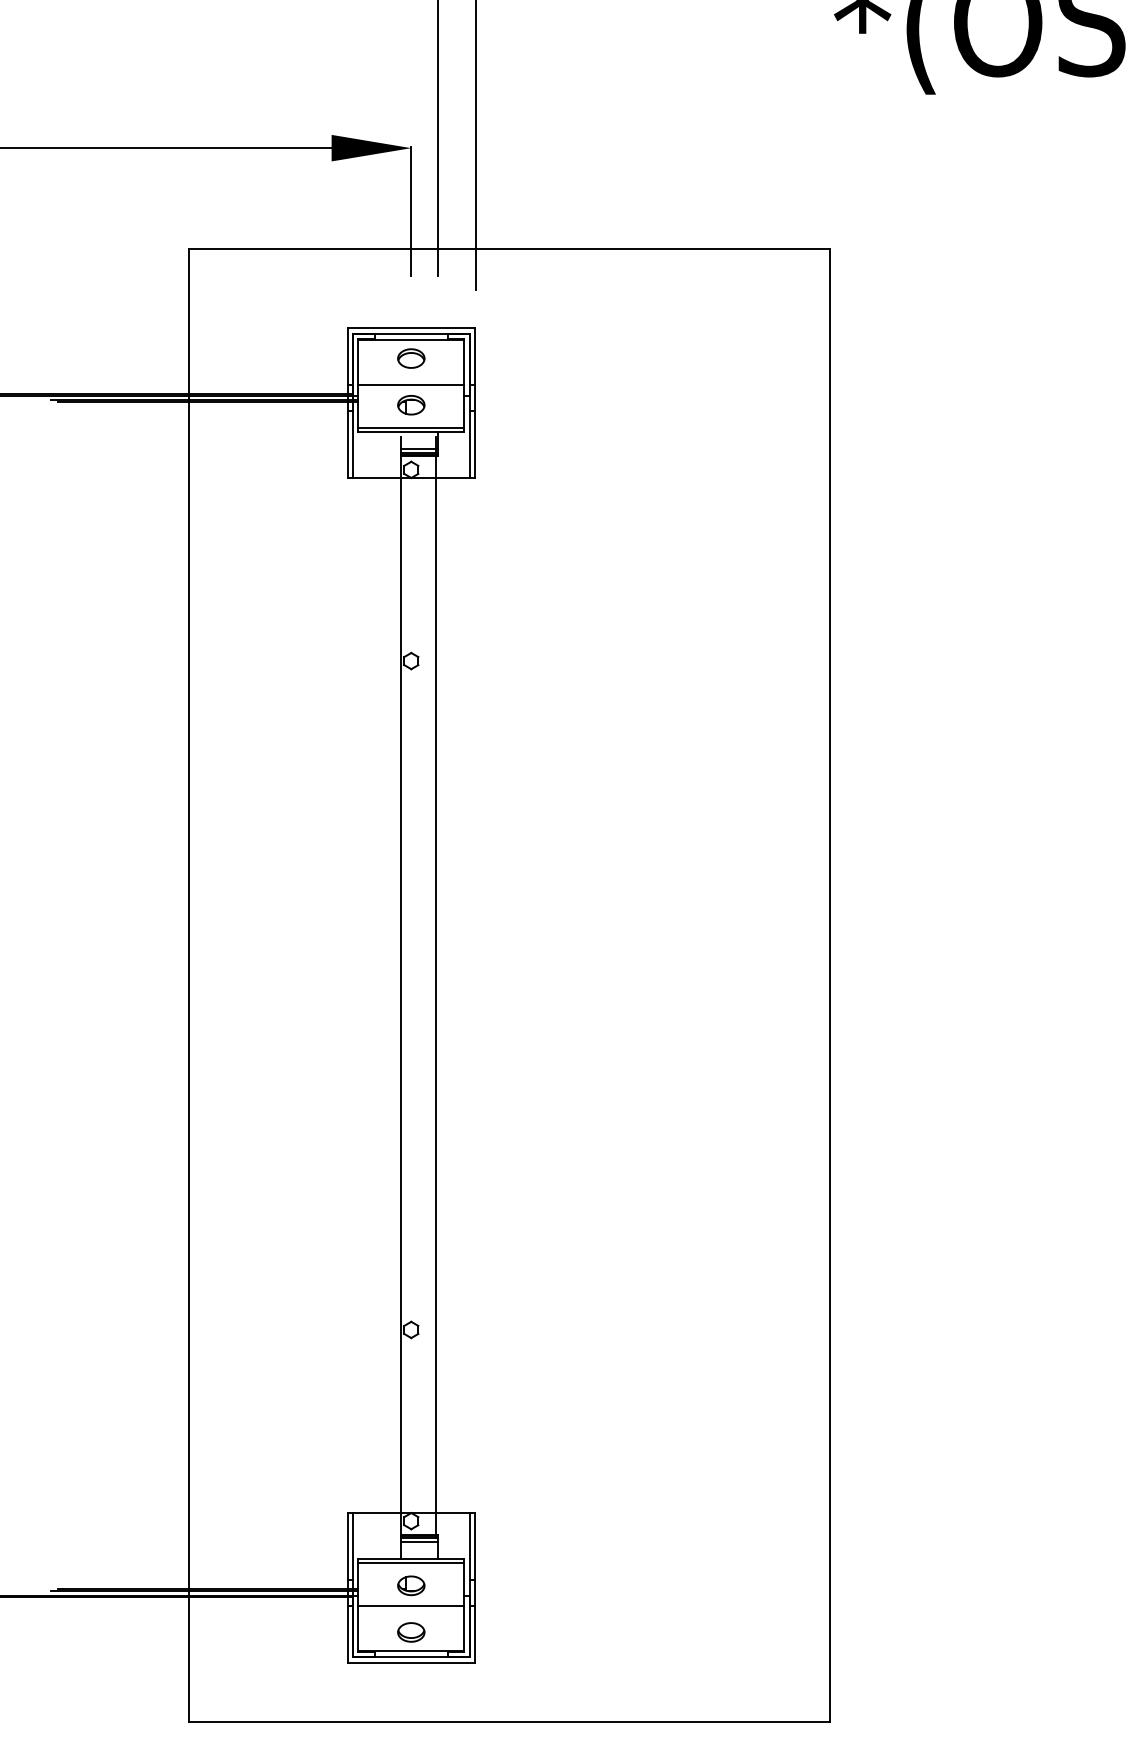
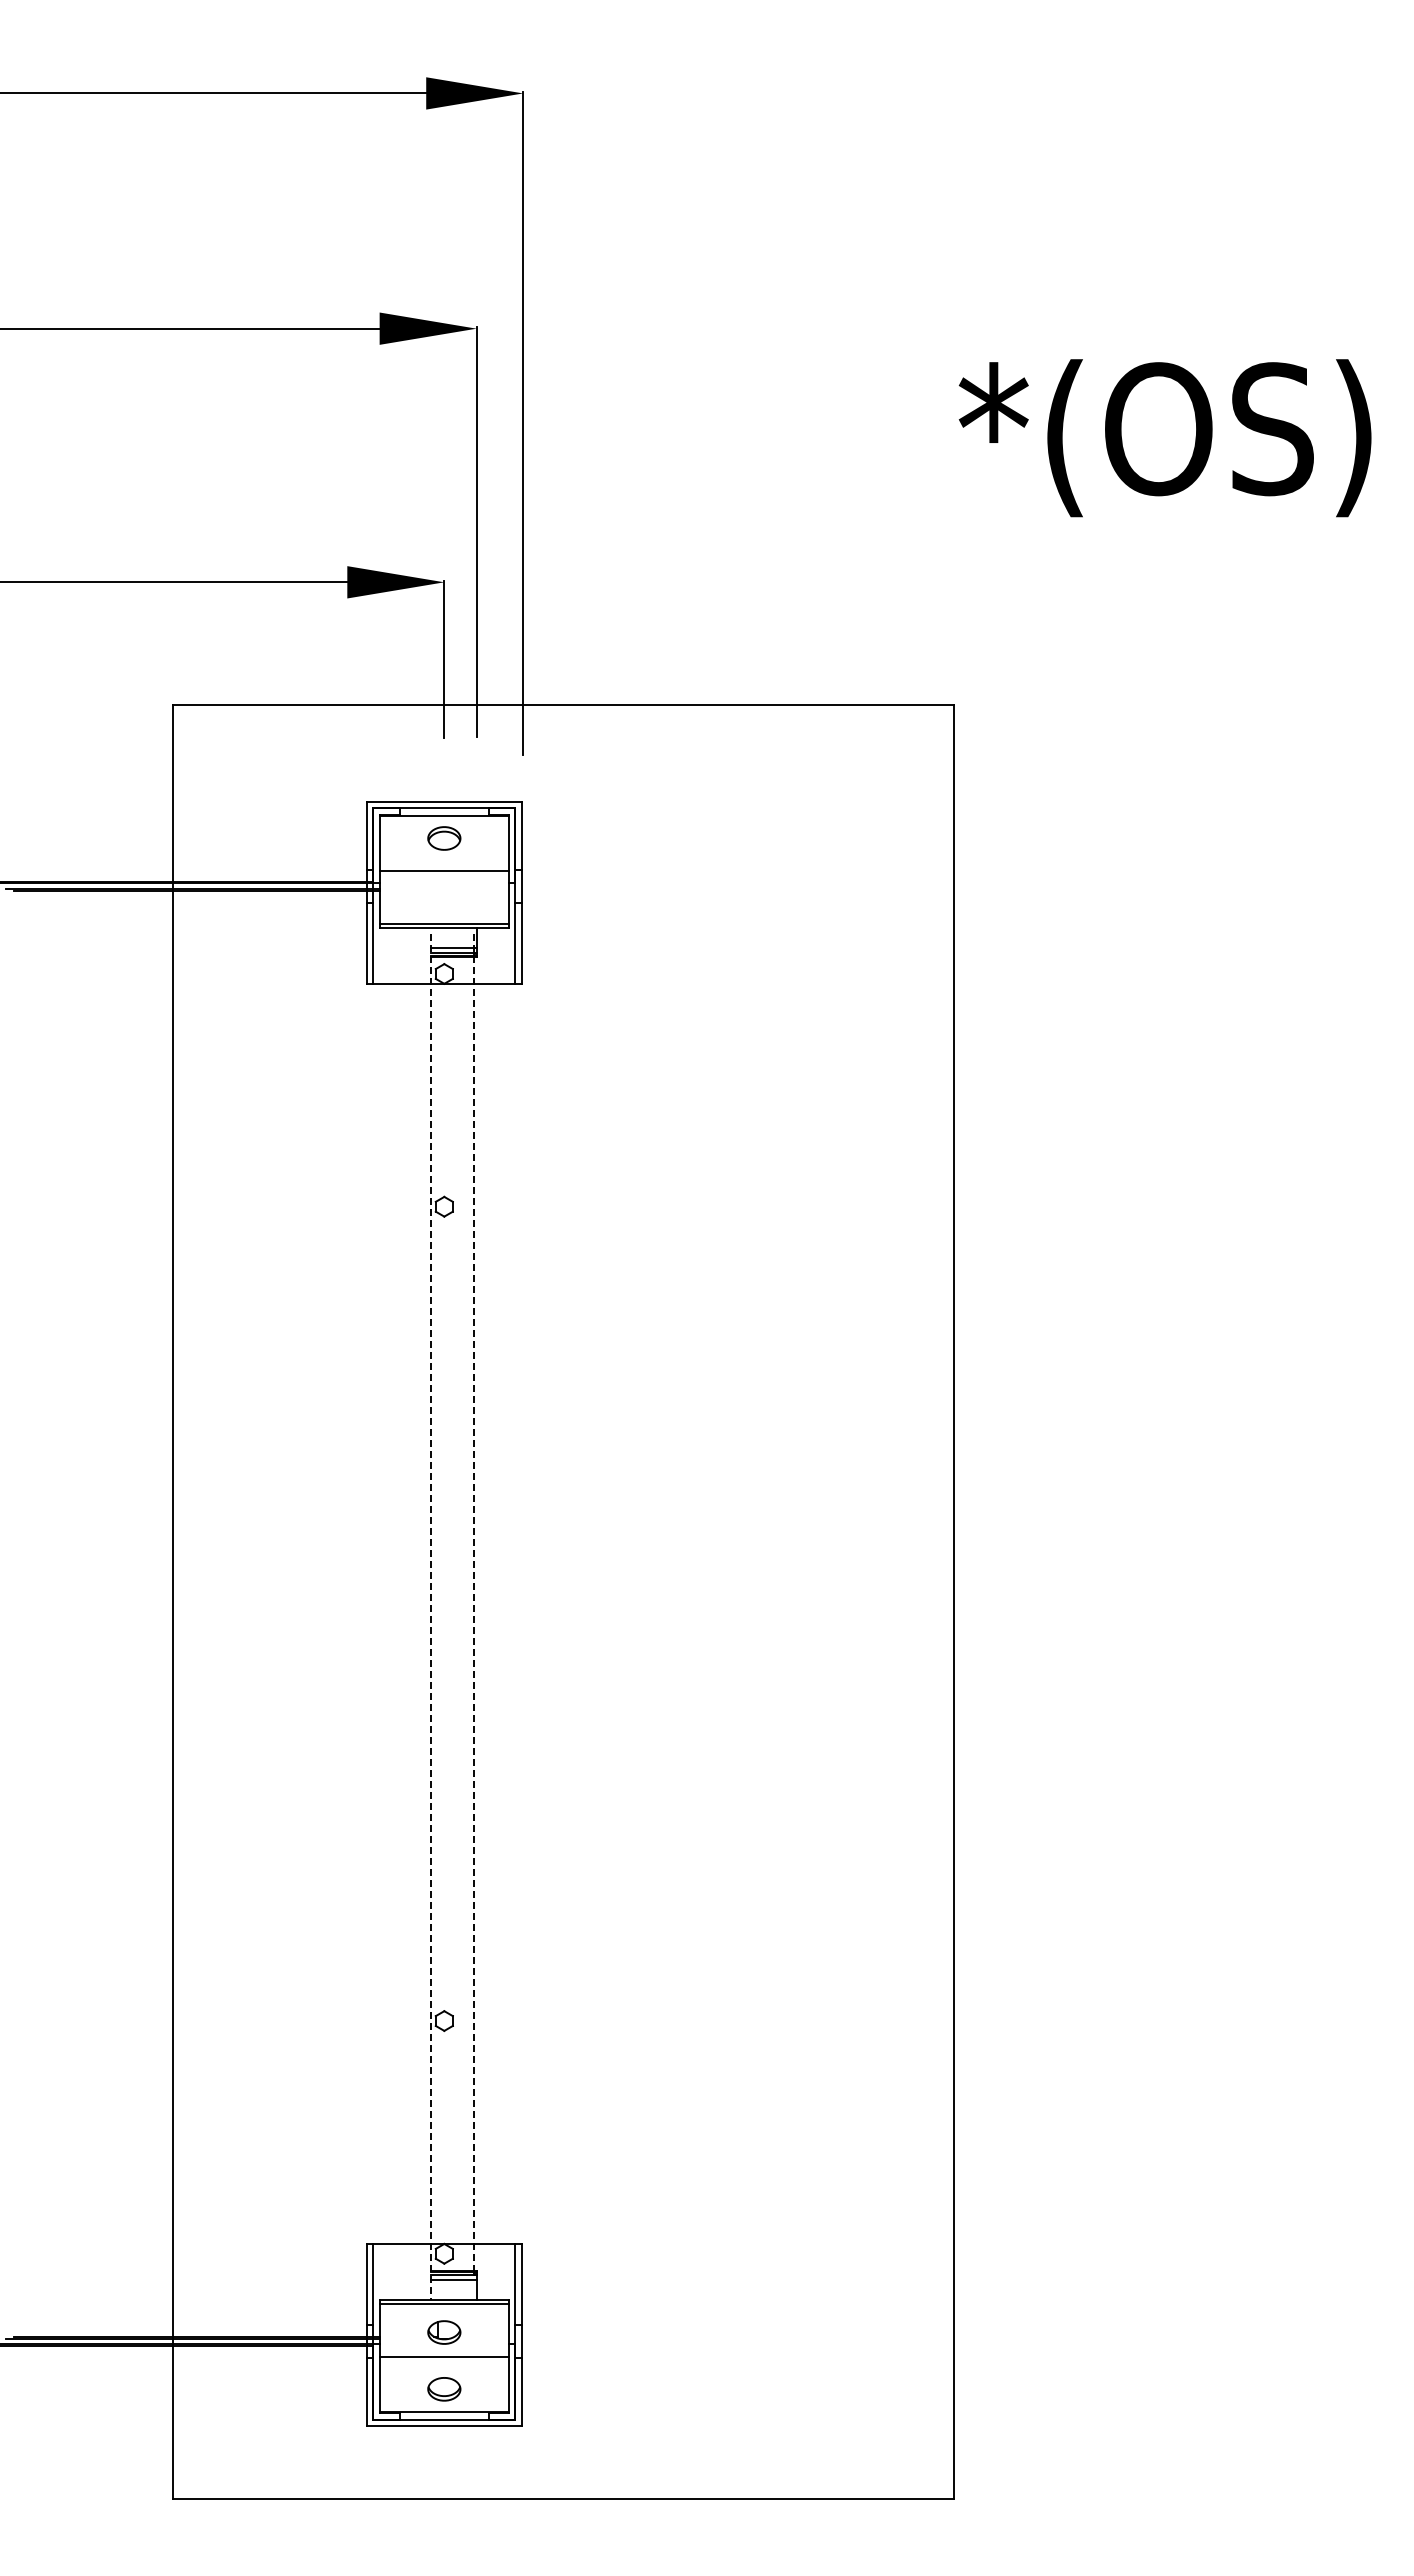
part: (411, 405) -> (444, 895), removed
line: (436, 986) -> (474, 1603), solid -> dashed
line: (400, 997) -> (431, 1616), solid -> dashed

